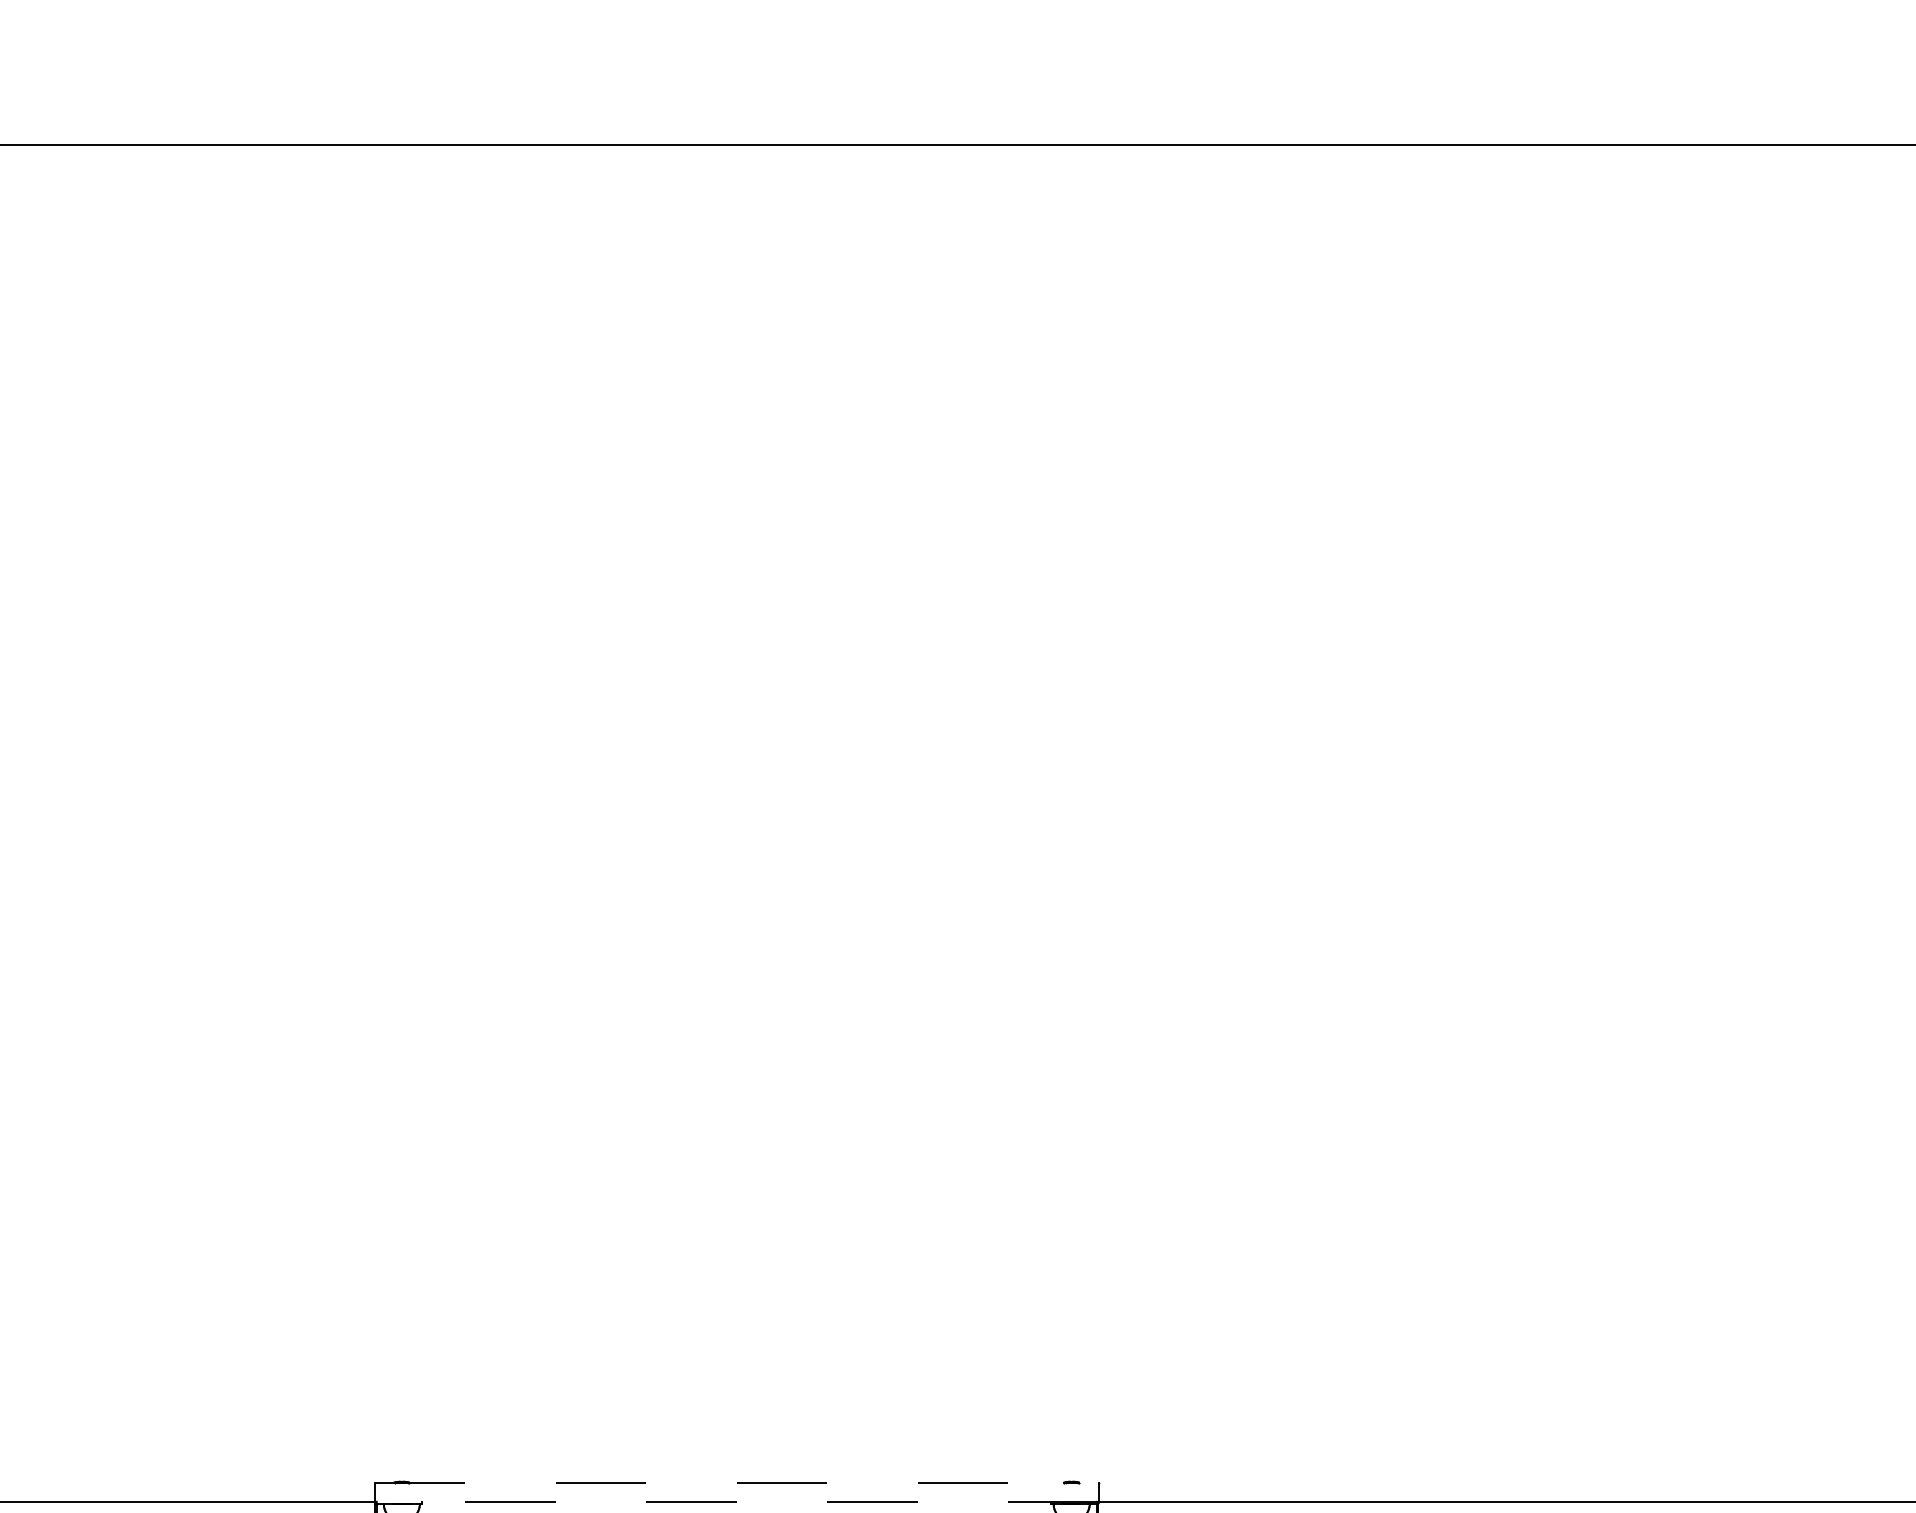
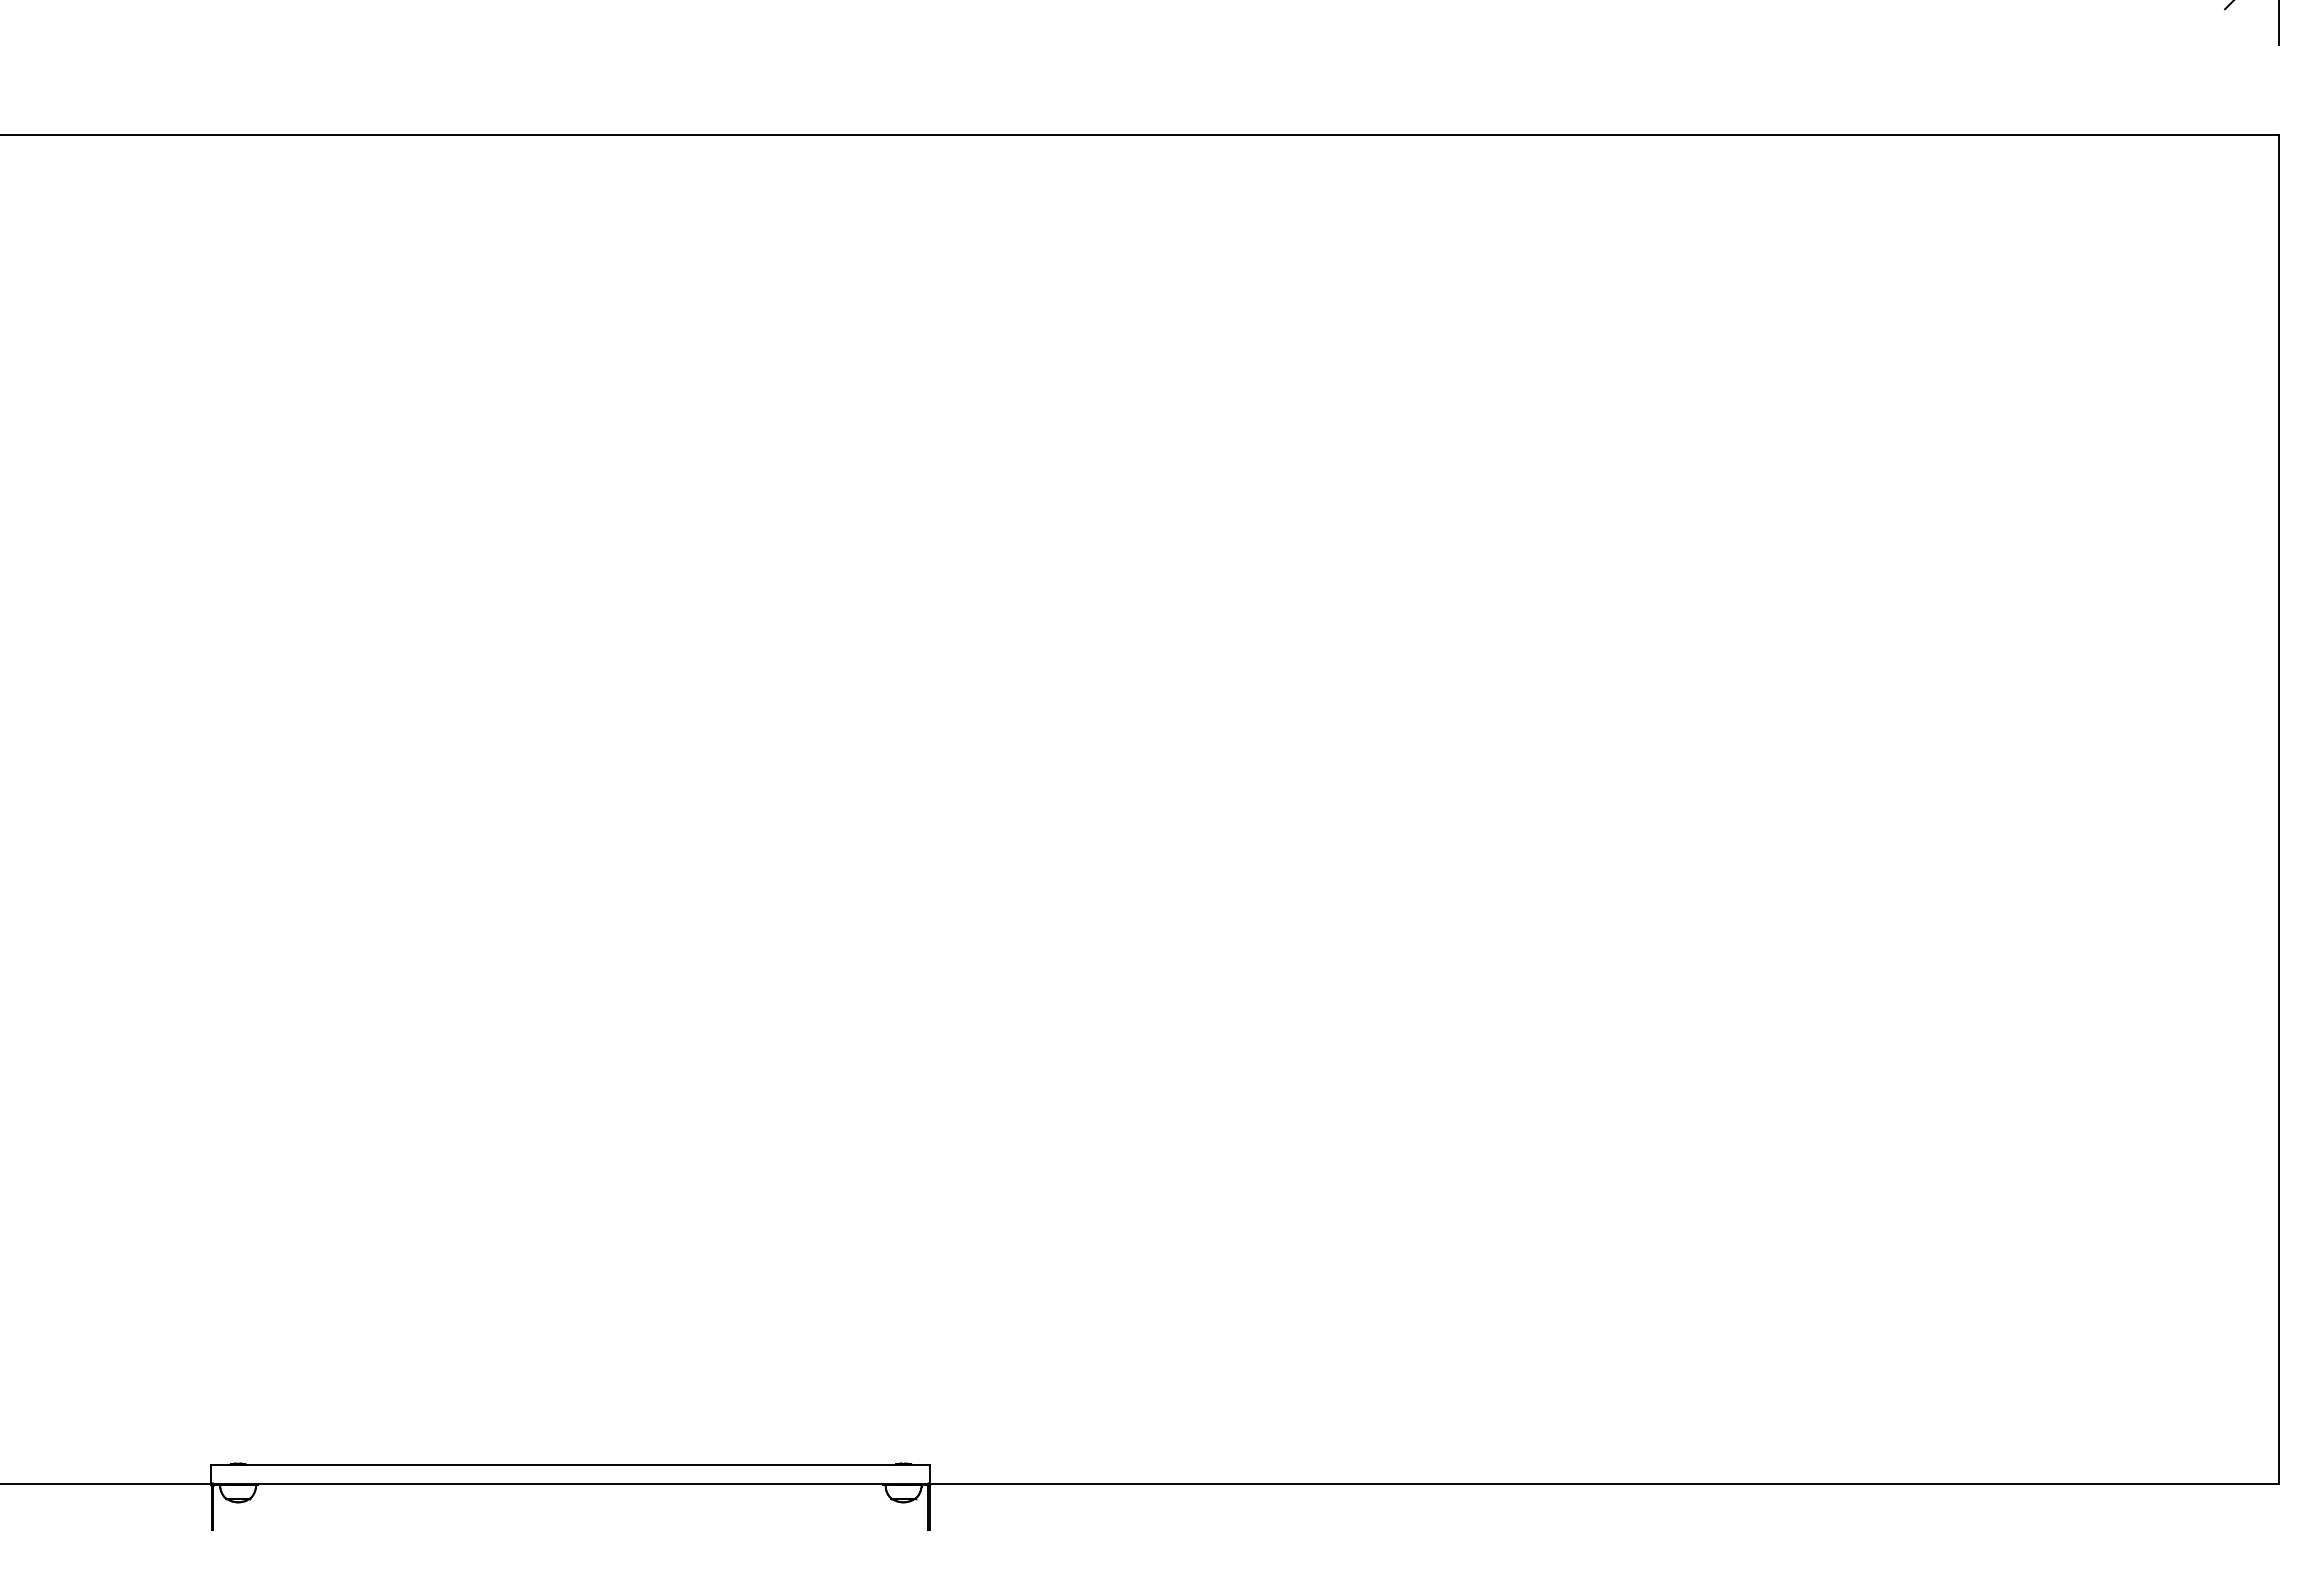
line: (736, 1482) -> (570, 1464), dashed -> solid
line: (736, 1501) -> (570, 1483), dashed -> solid

